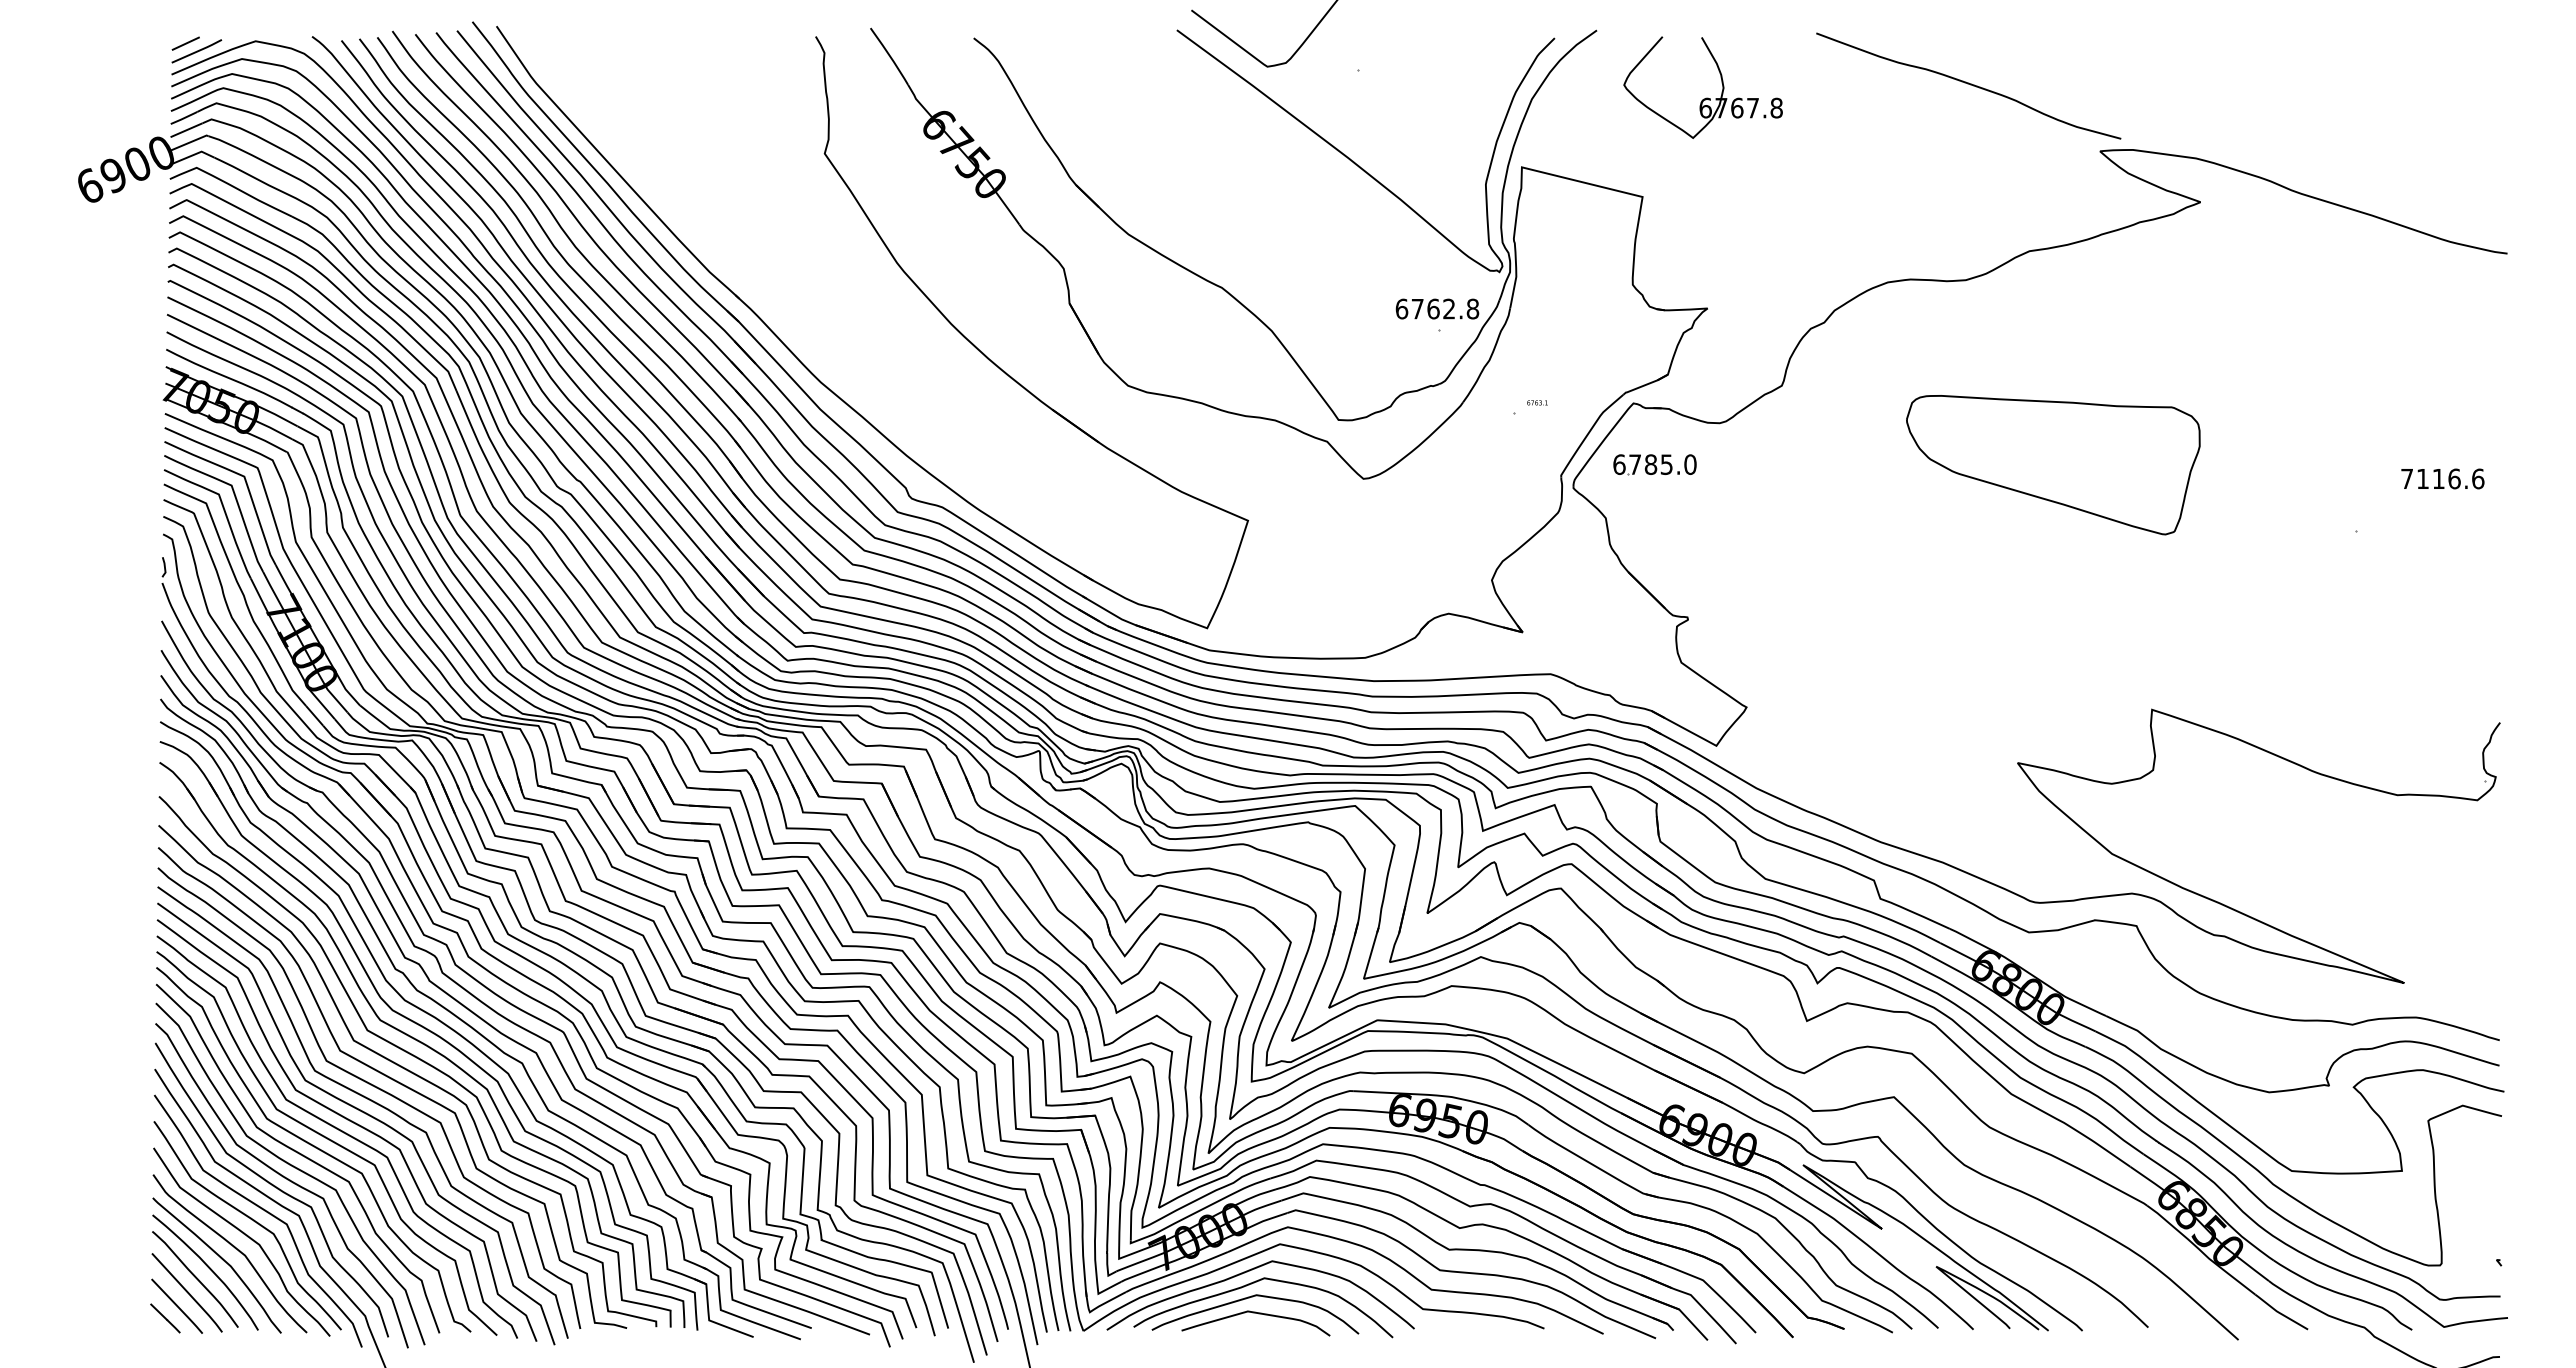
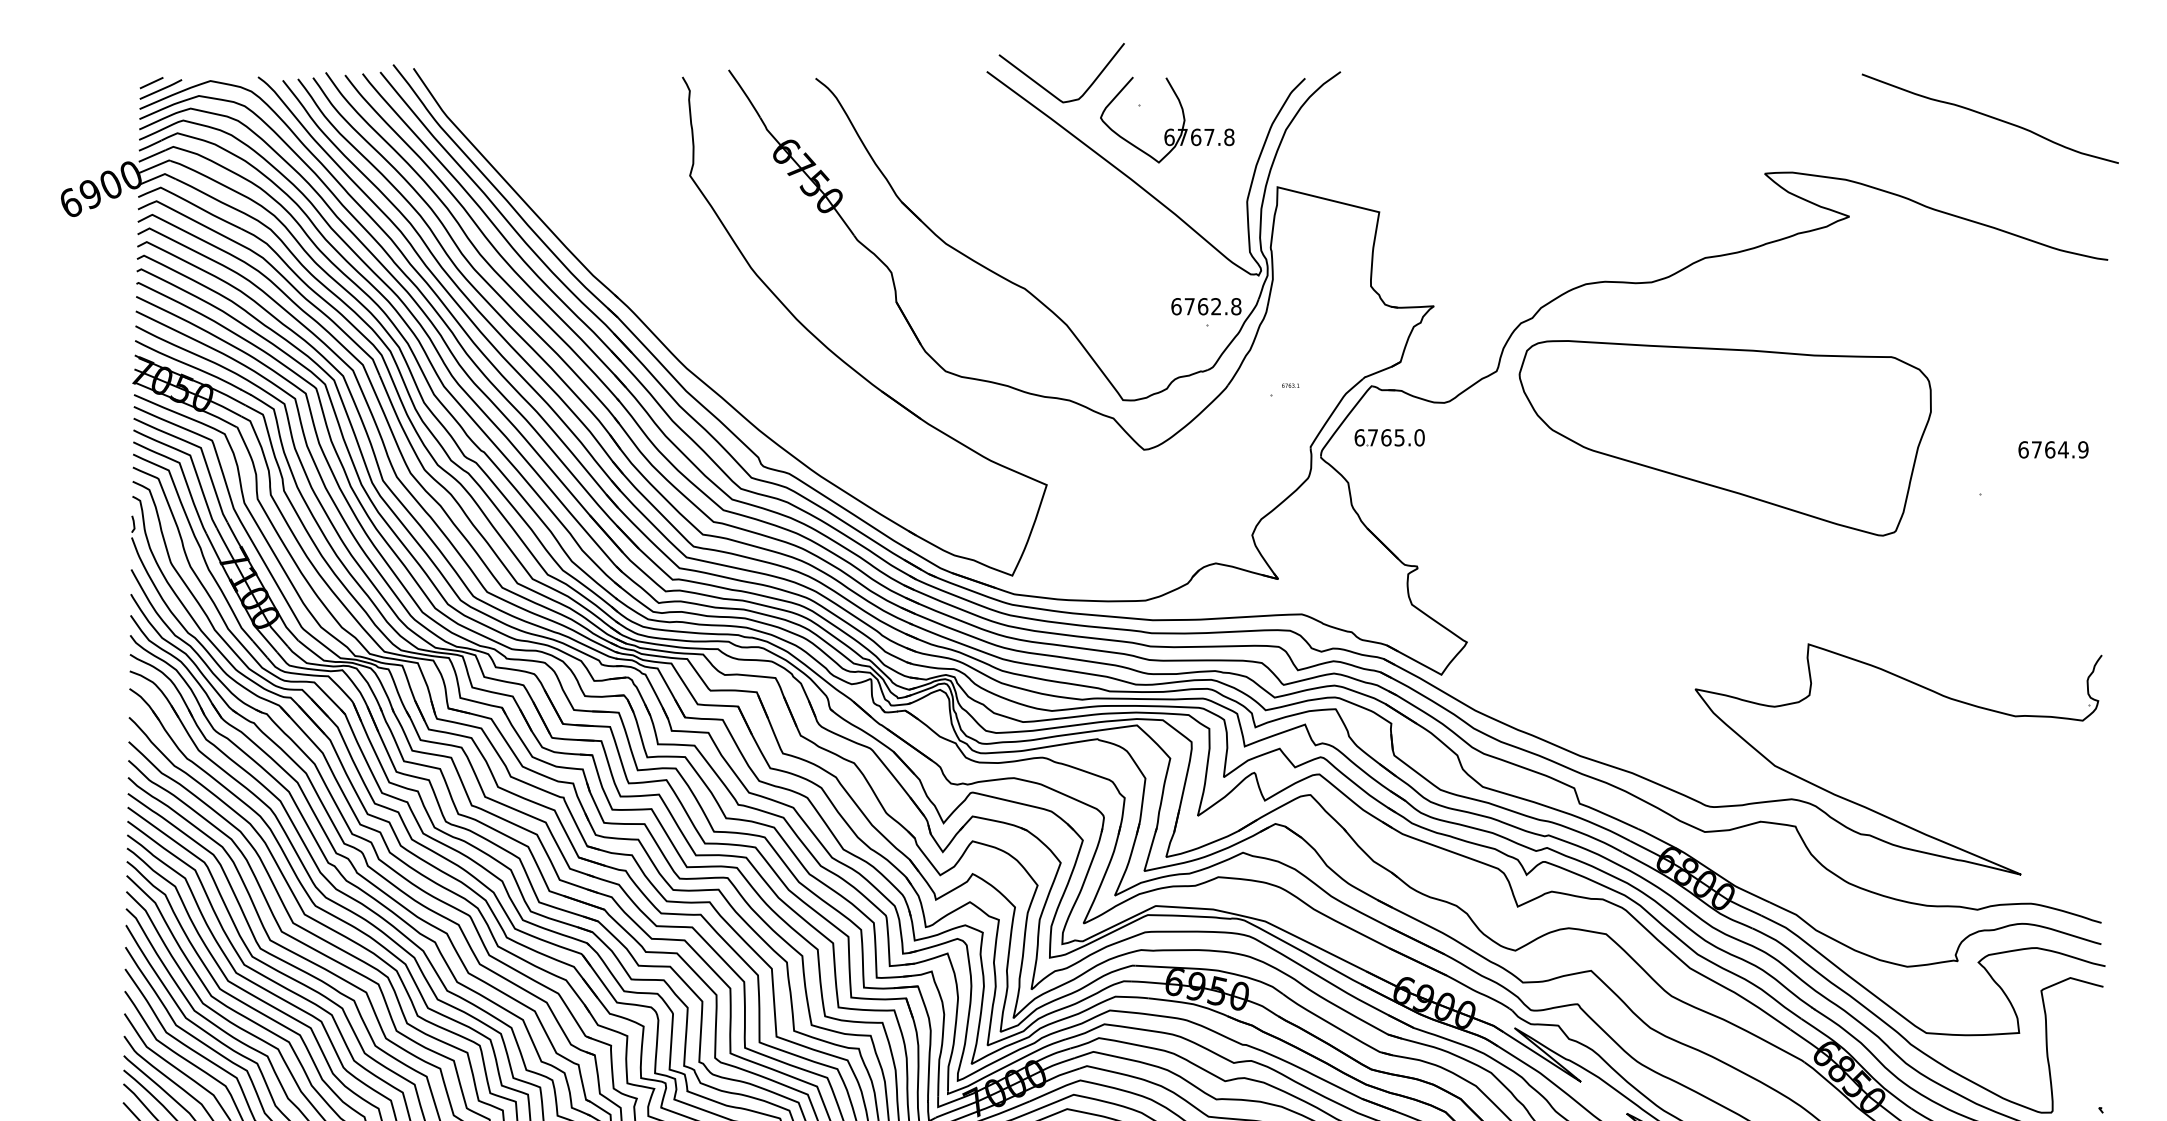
curve: (1968, 84) -> (1990, 117), moved
part: (1706, 97) -> (1170, 128), moved
text: (1650, 464) -> (1385, 437), 6785.0 -> 6765.0
part: (2053, 464) -> (1725, 437), size x1.67
text: (2442, 478) -> (2053, 449), 7116.6 -> 6764.9

